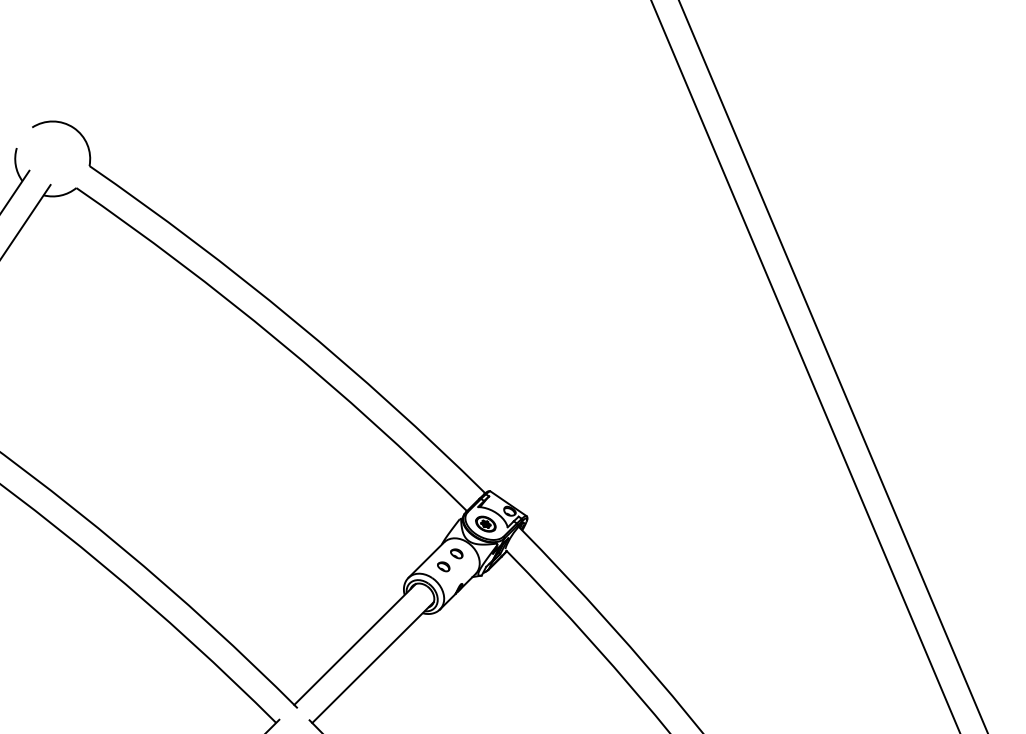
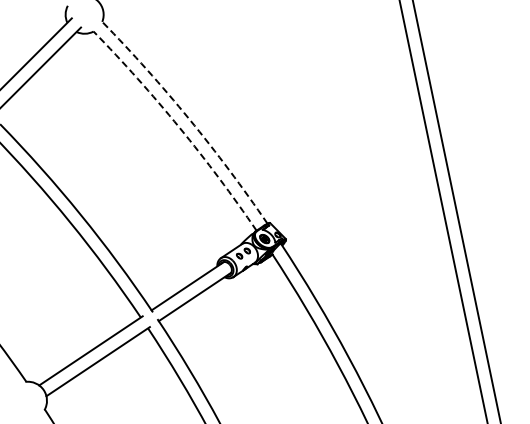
arc: (295, 321) -> (189, 119), solid -> dashed
arc: (278, 340) -> (179, 127), solid -> dashed

